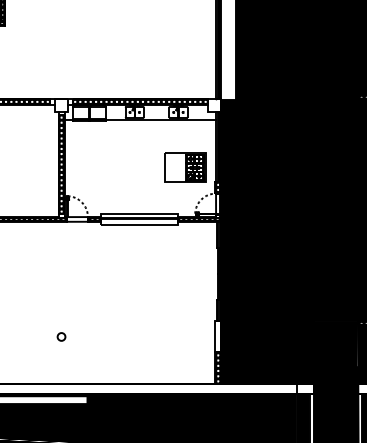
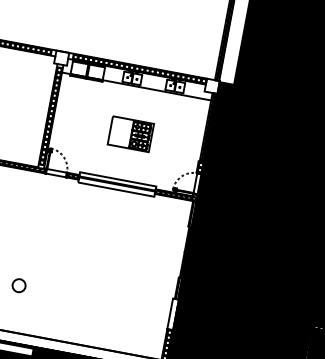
part: (185, 167) -> (130, 134), moved
circle: (61, 336) -> (19, 285), size x1.67

